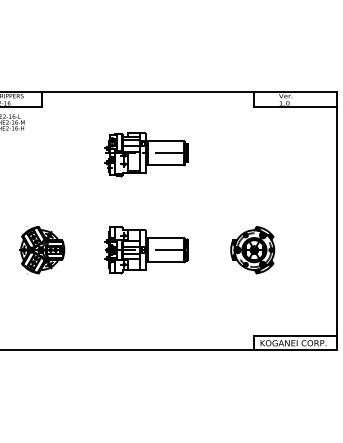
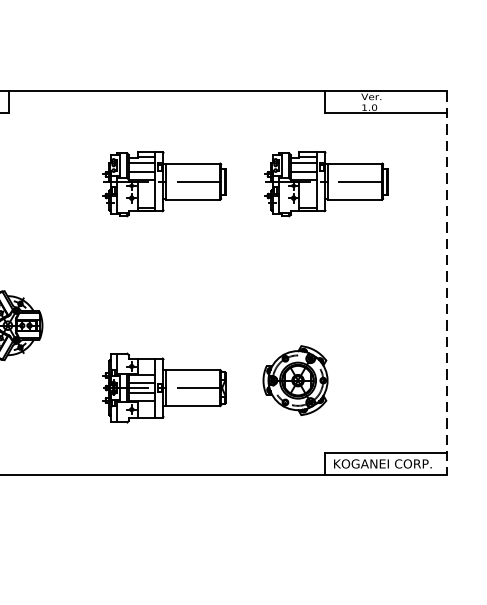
part: (255, 154) -> (326, 183), added
line: (336, 221) -> (446, 283), solid -> dashed
part: (146, 249) -> (164, 387), moved
part: (252, 249) -> (295, 379), moved

